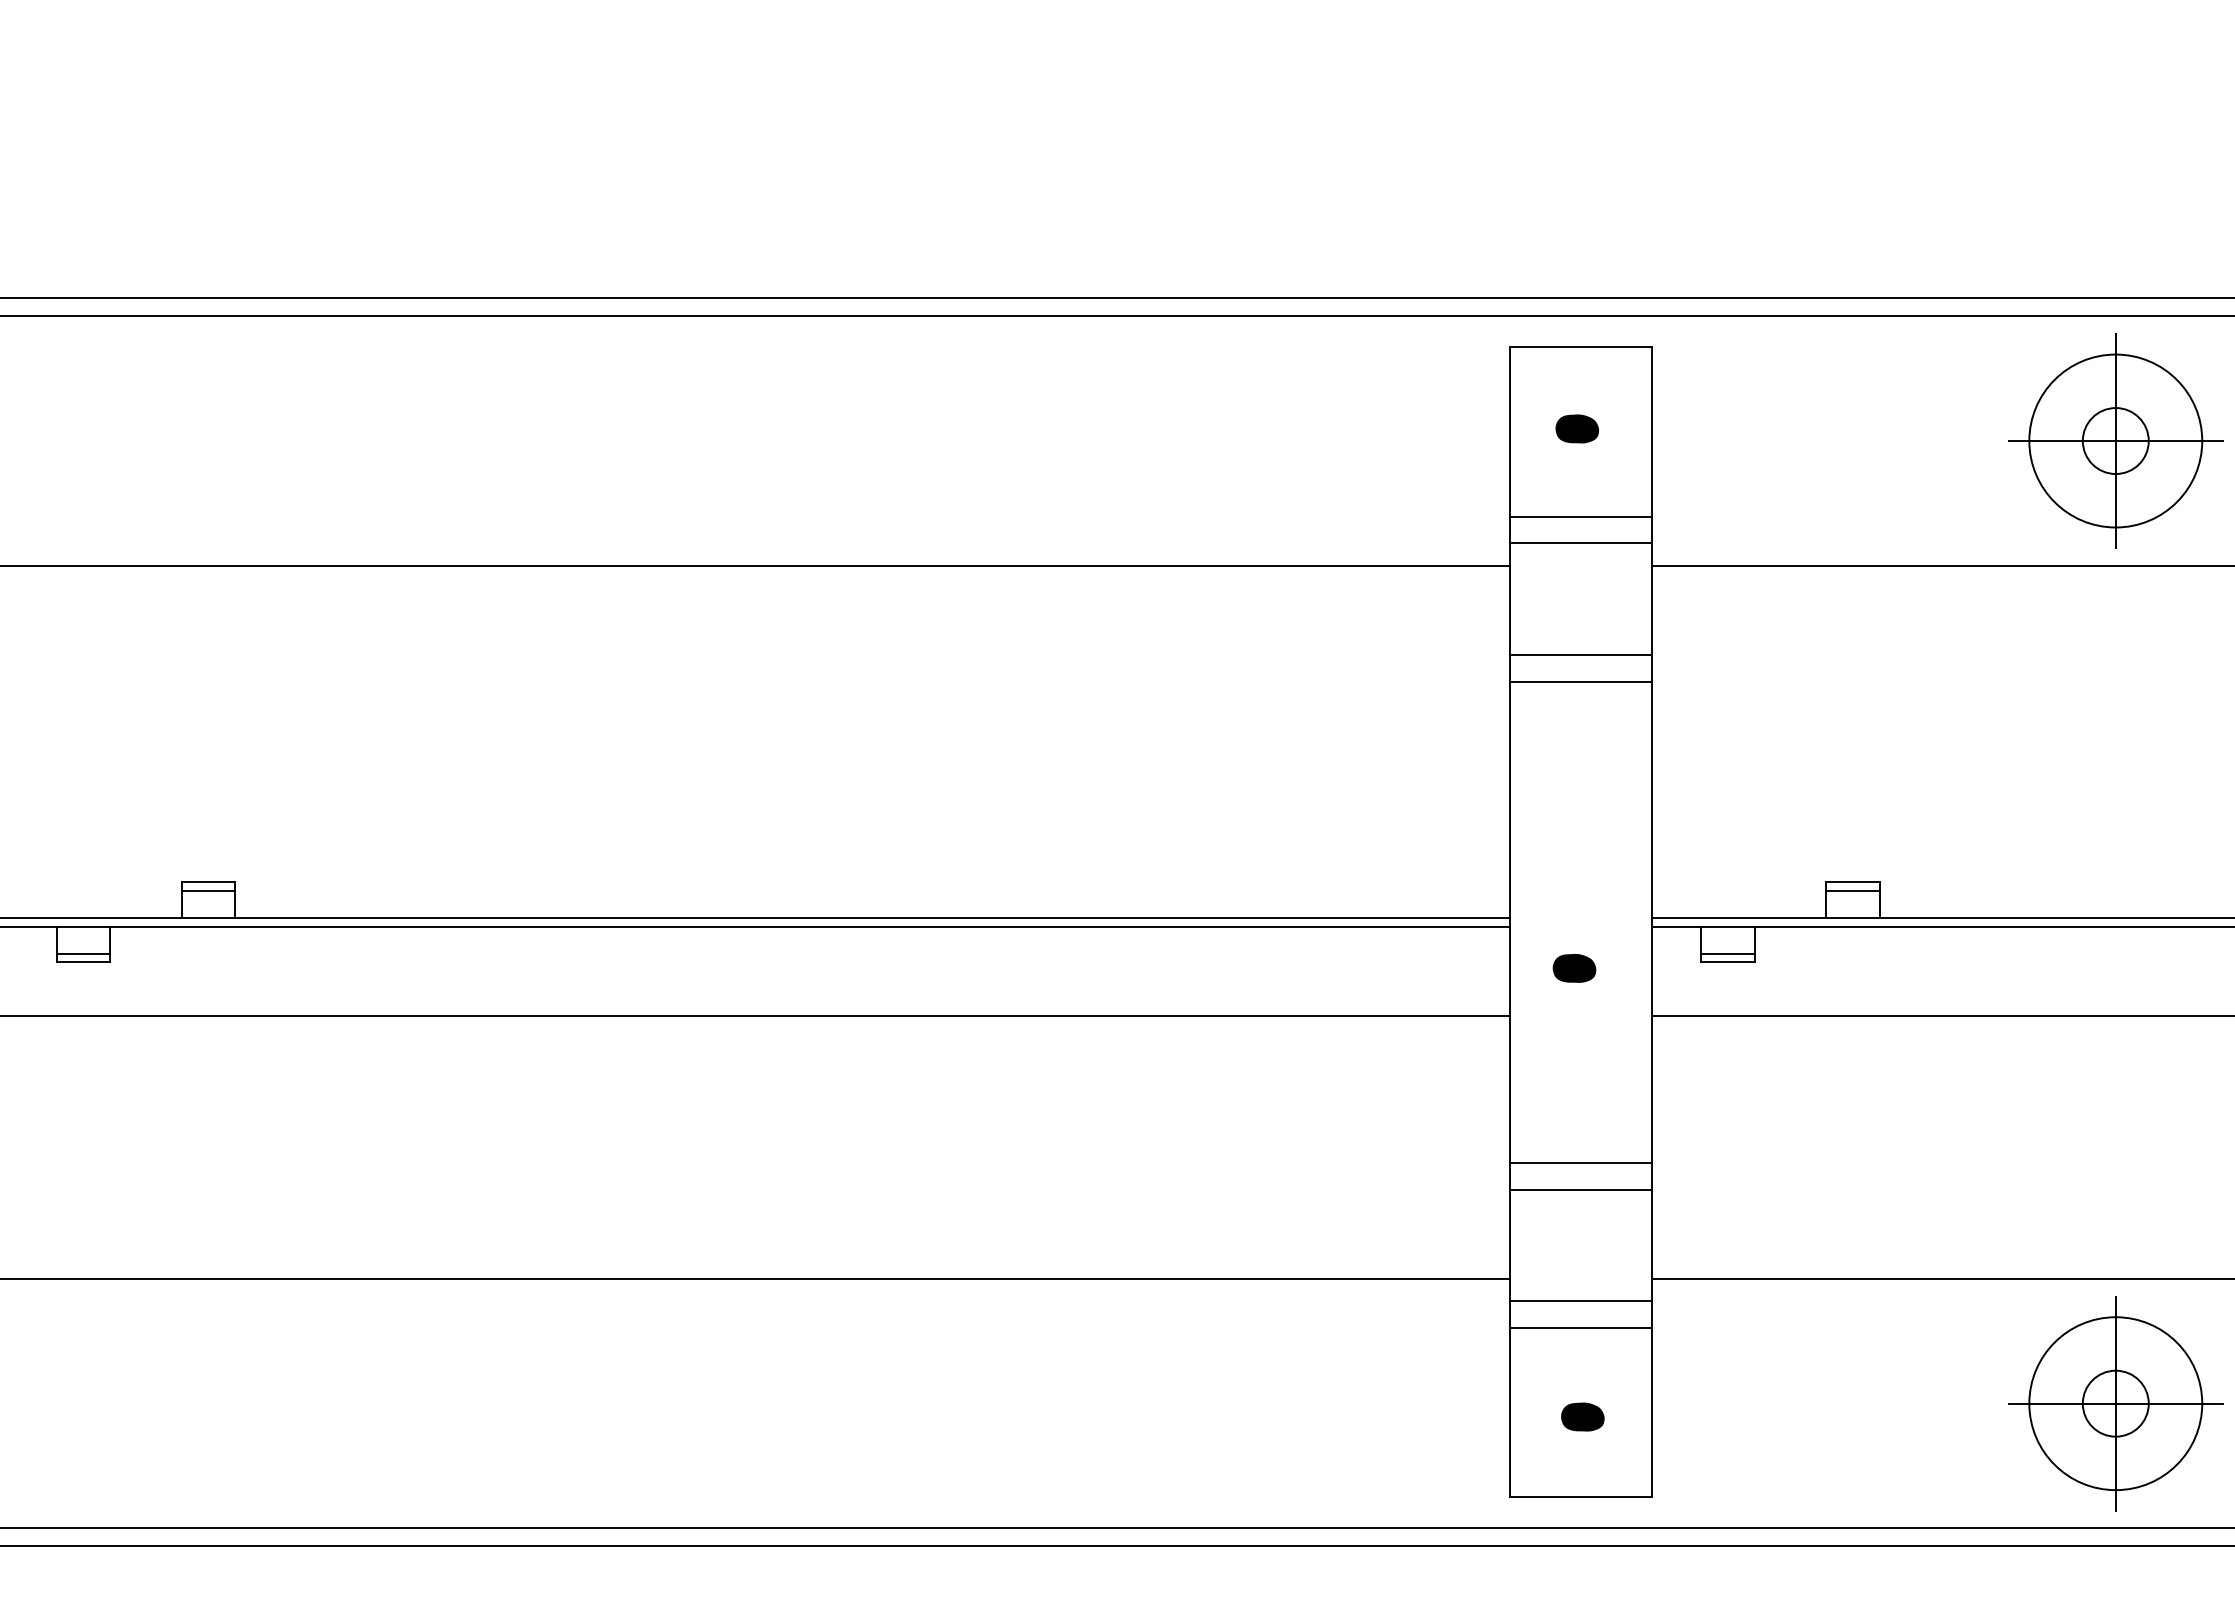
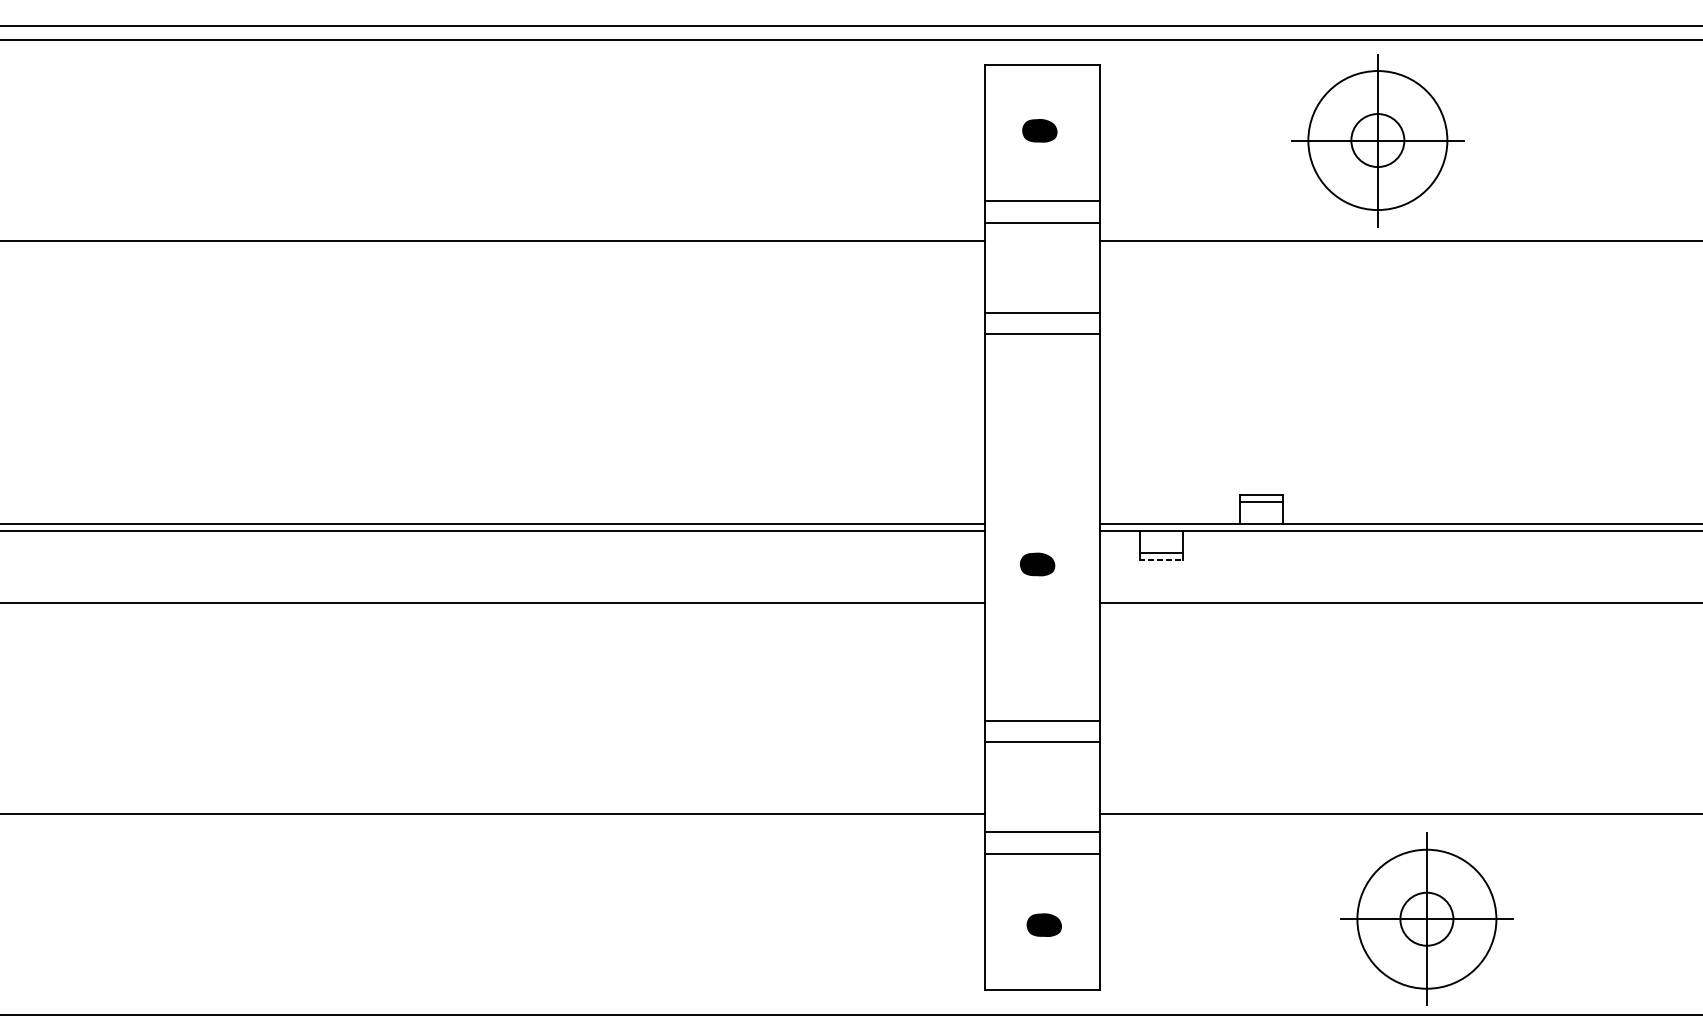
part: (2115, 440) -> (1377, 140), moved
line: (1728, 962) -> (1161, 559), solid -> dashed
part: (2115, 1403) -> (1426, 919), moved

